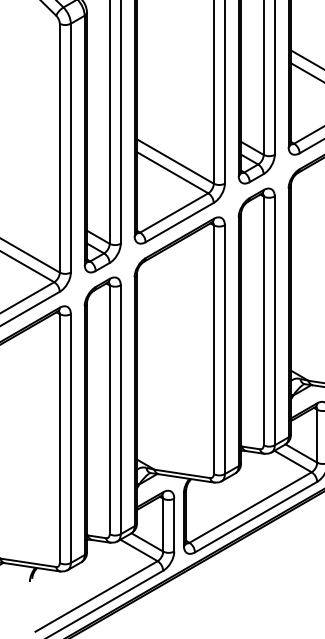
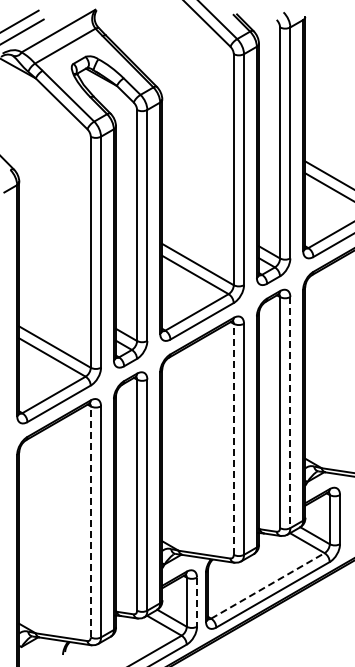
line: (274, 320) -> (290, 412), solid -> dashed
line: (213, 349) -> (233, 439), solid -> dashed
line: (59, 438) -> (90, 521), solid -> dashed
line: (251, 507) -> (268, 585), solid -> dashed
line: (174, 525) -> (197, 602), solid -> dashed

